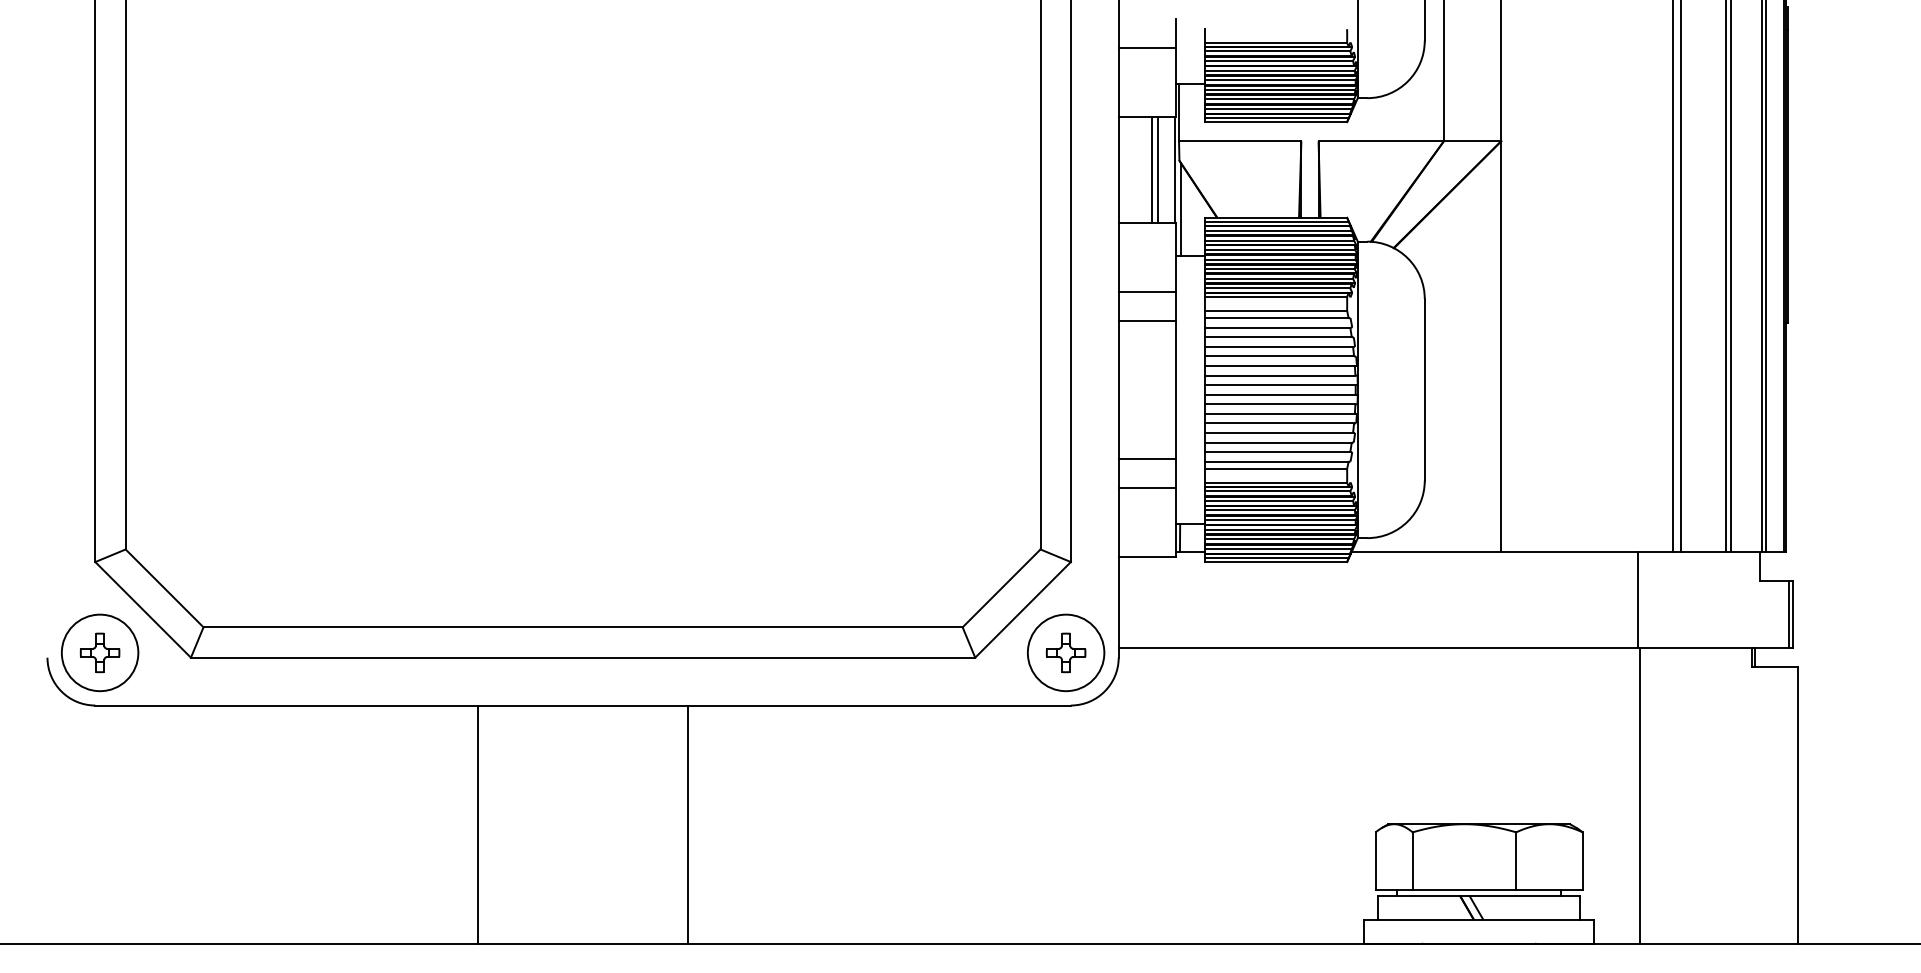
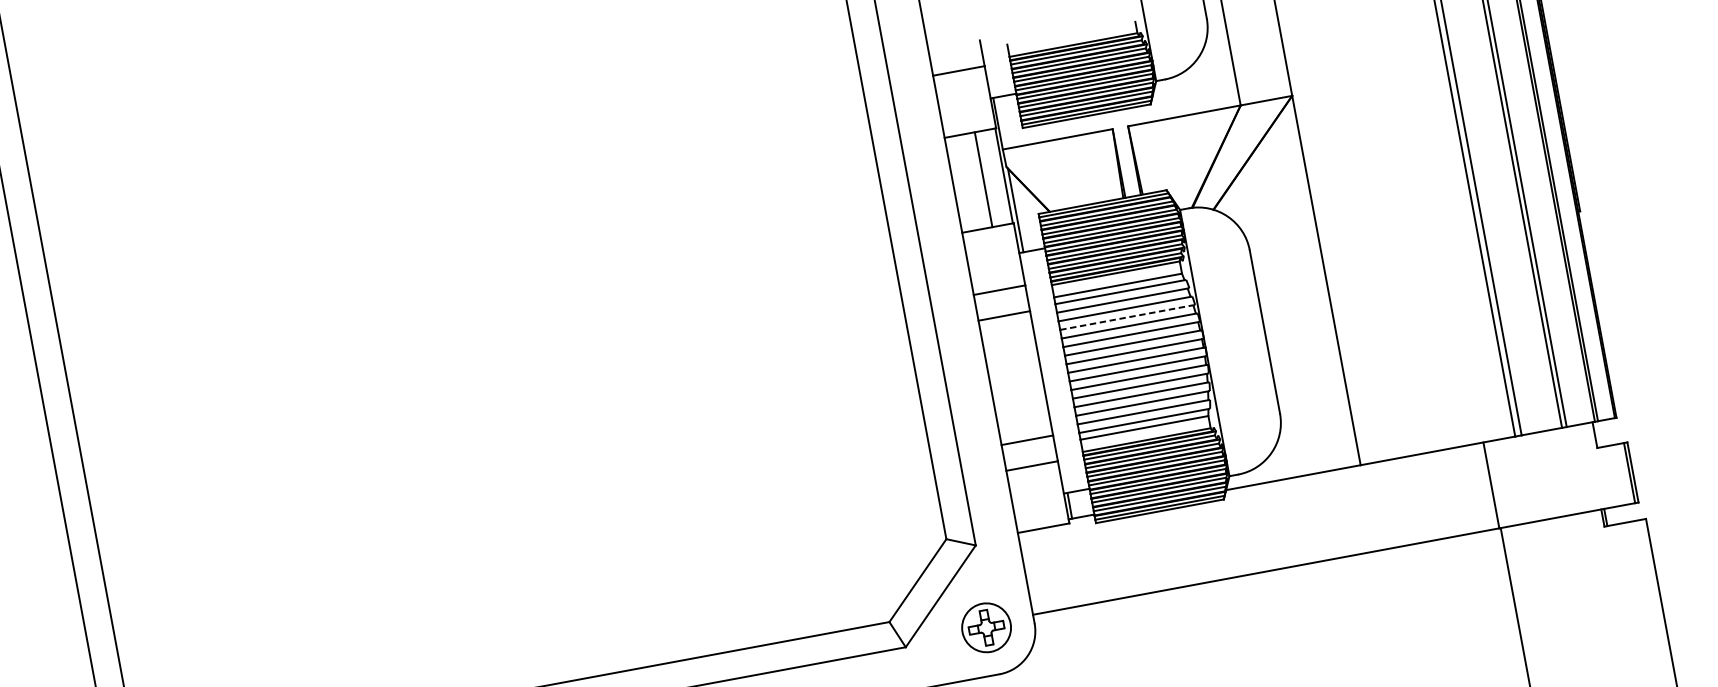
line: (1157, 169) -> (988, 178), removed
line: (1279, 346) -> (1127, 317), solid -> dashed
circle: (1065, 652) -> (985, 627), size x0.7

